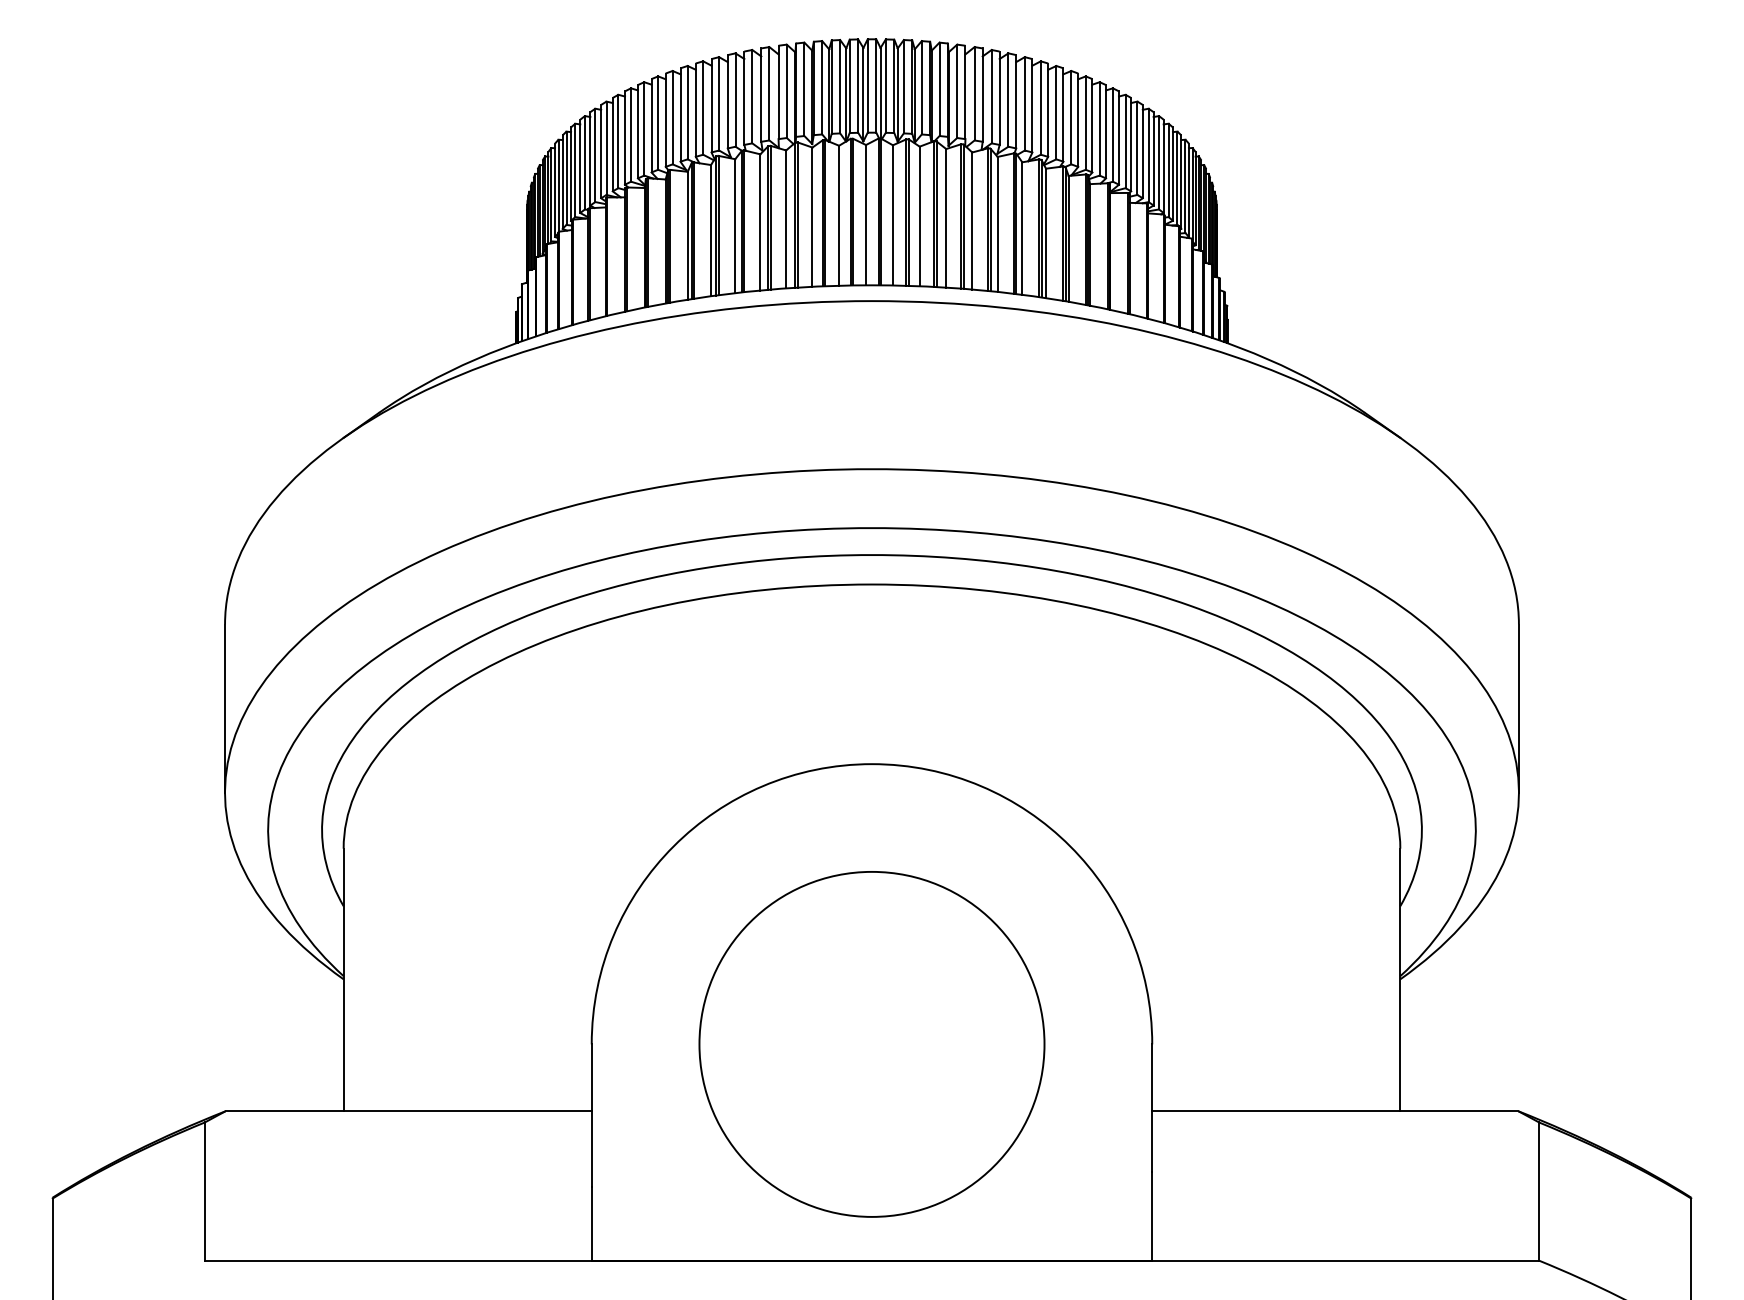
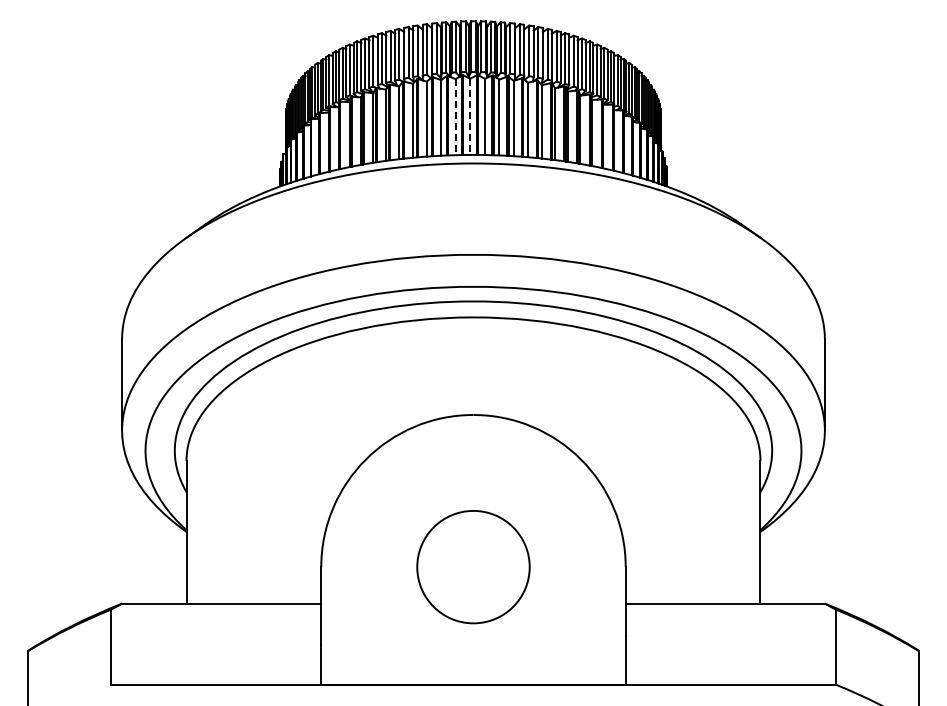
line: (838, 216) -> (455, 117), solid -> dashed
line: (866, 216) -> (470, 117), solid -> dashed
circle: (872, 1043) -> (473, 566), size x0.6

